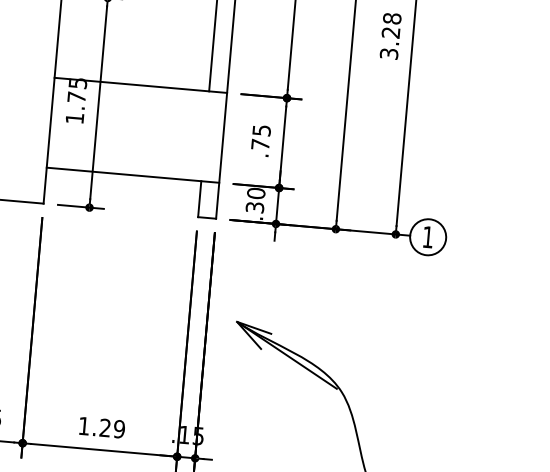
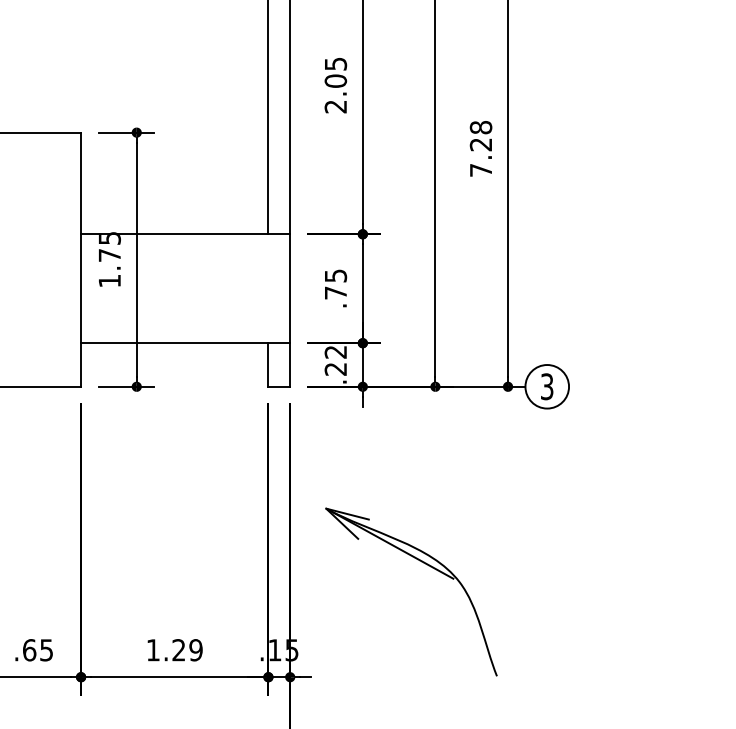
text: (388, 54) -> (480, 170), 3.28 -> 7.28
text: (255, 200) -> (335, 360), .30 -> .22
text: (428, 237) -> (547, 386), 1 -> 3

